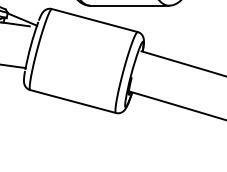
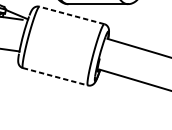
line: (94, 20) -> (71, 15), solid -> dashed
line: (73, 101) -> (55, 76), solid -> dashed

